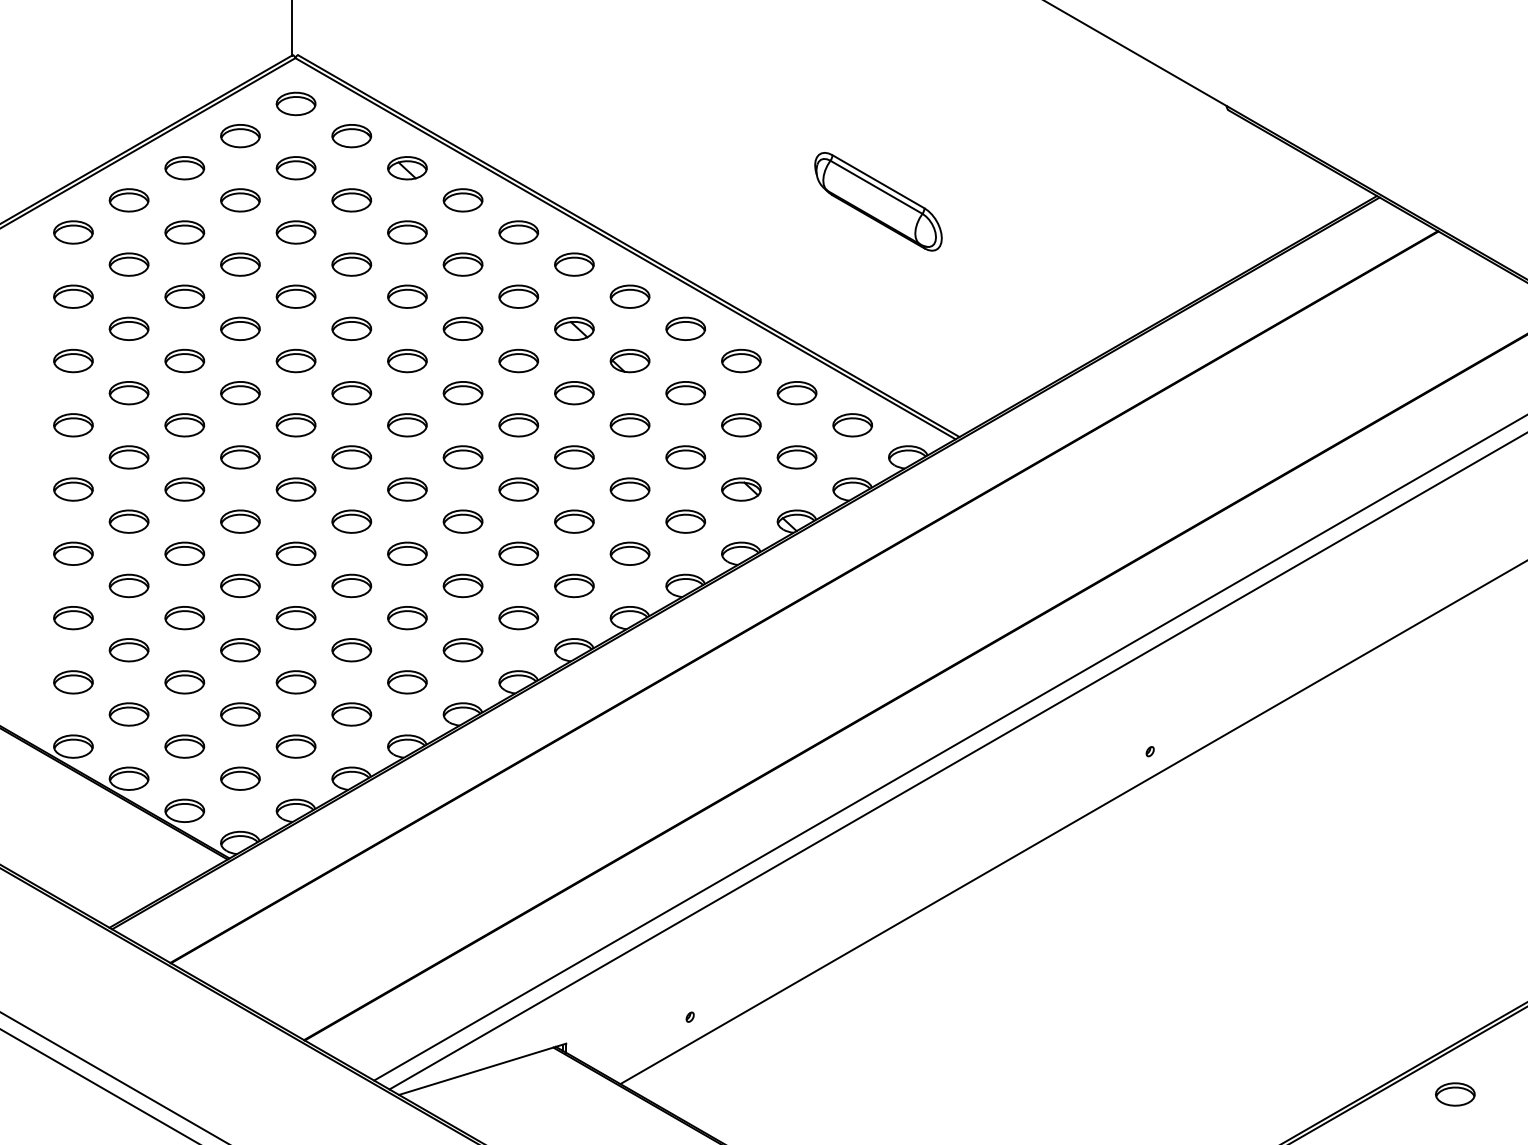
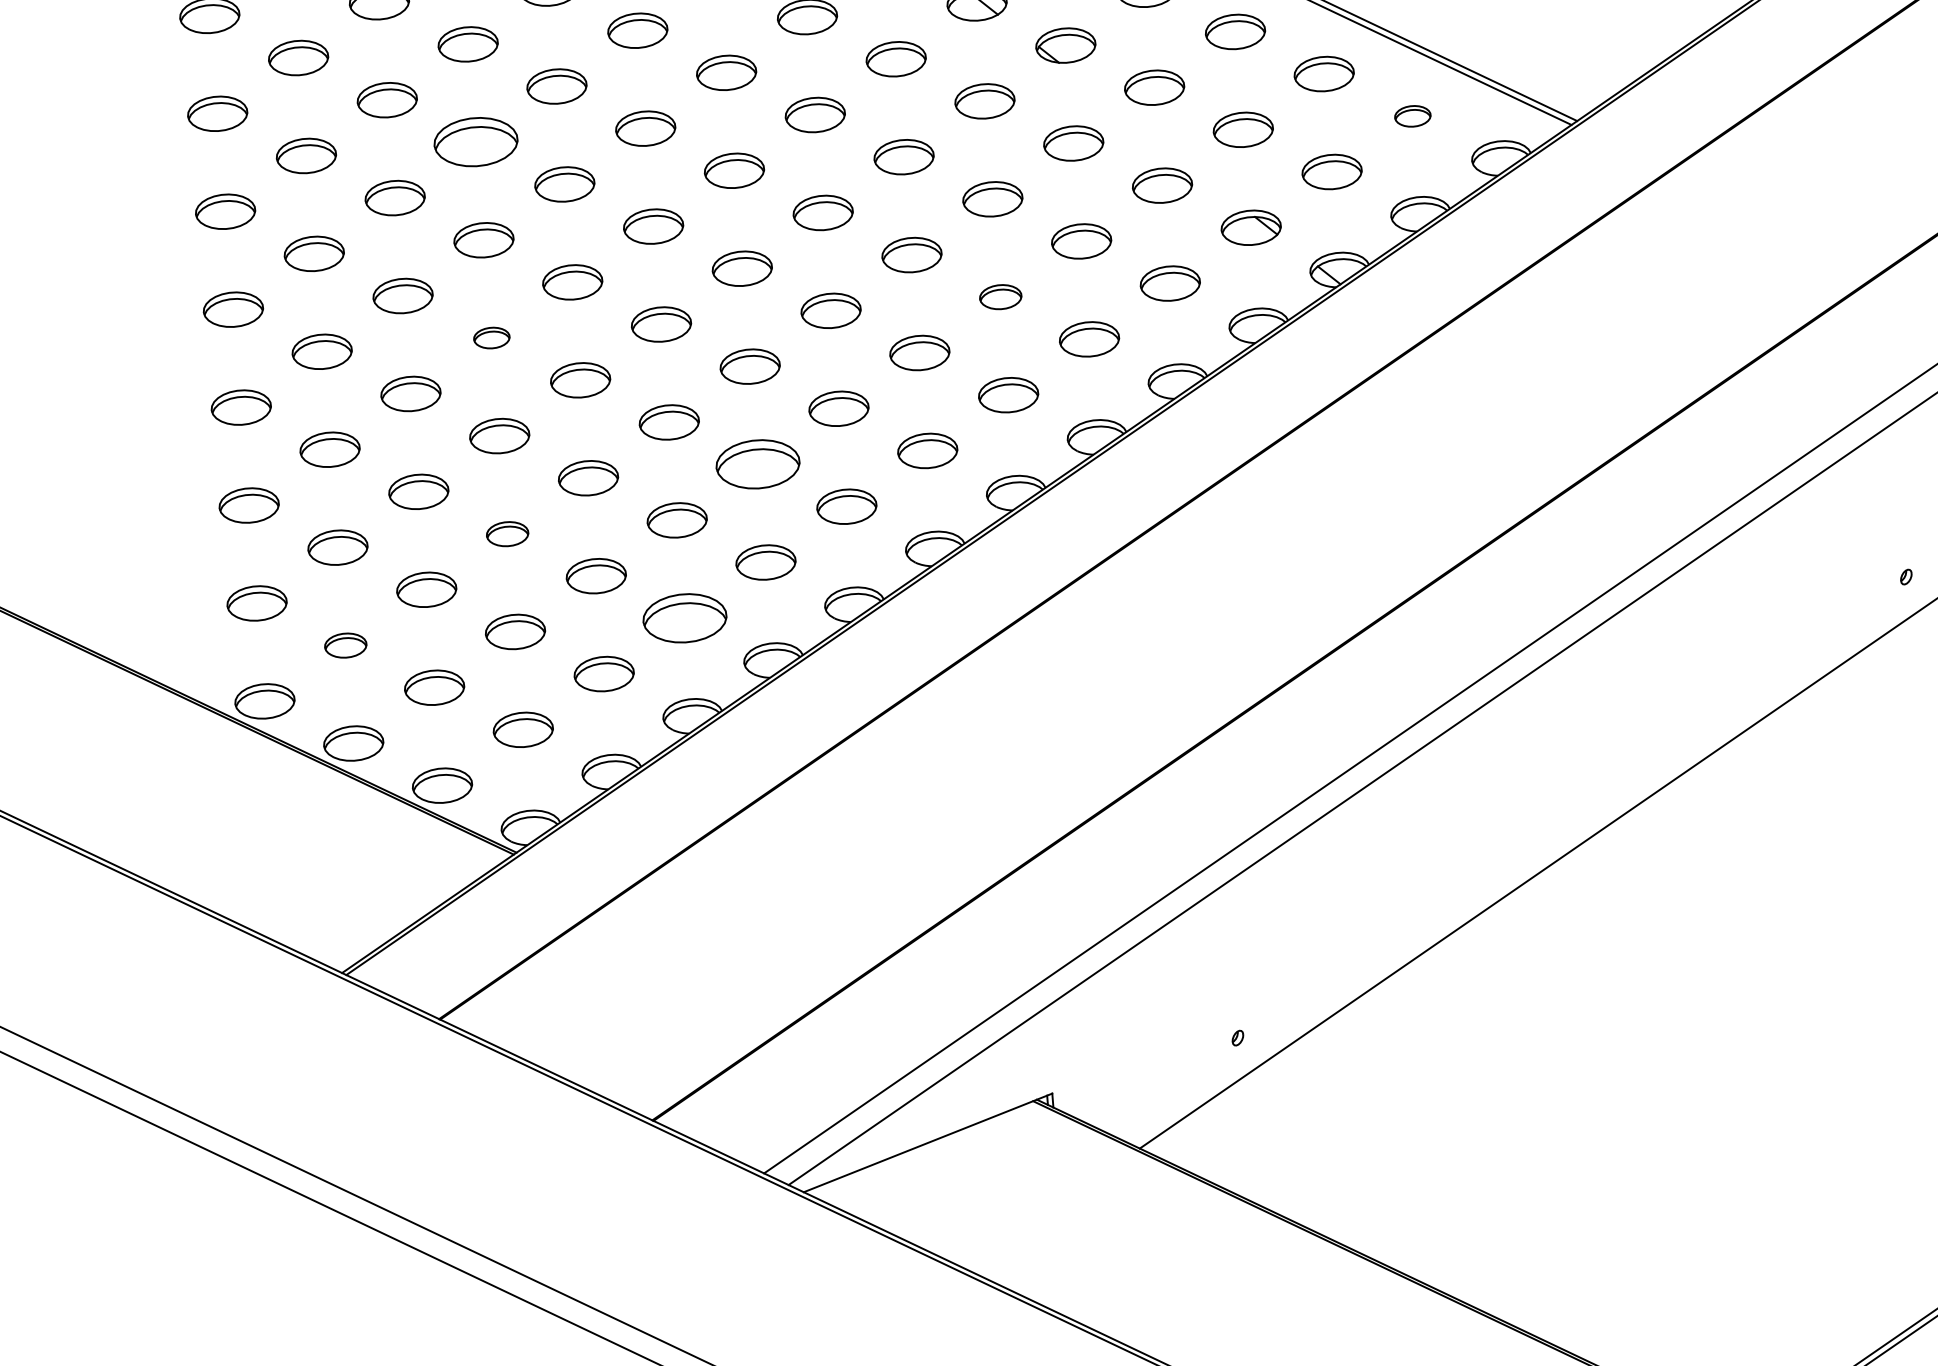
part: (240, 393) -> (476, 142), size x1.4
part: (852, 425) -> (1412, 116), size x0.6
part: (240, 521) -> (491, 337), size x0.6
part: (574, 521) -> (1000, 296), size x0.7
part: (407, 618) -> (758, 465), size x1.4
part: (240, 650) -> (507, 534), size x0.7
part: (128, 714) -> (344, 645), size x0.7
part: (351, 714) -> (684, 618), size x1.4

